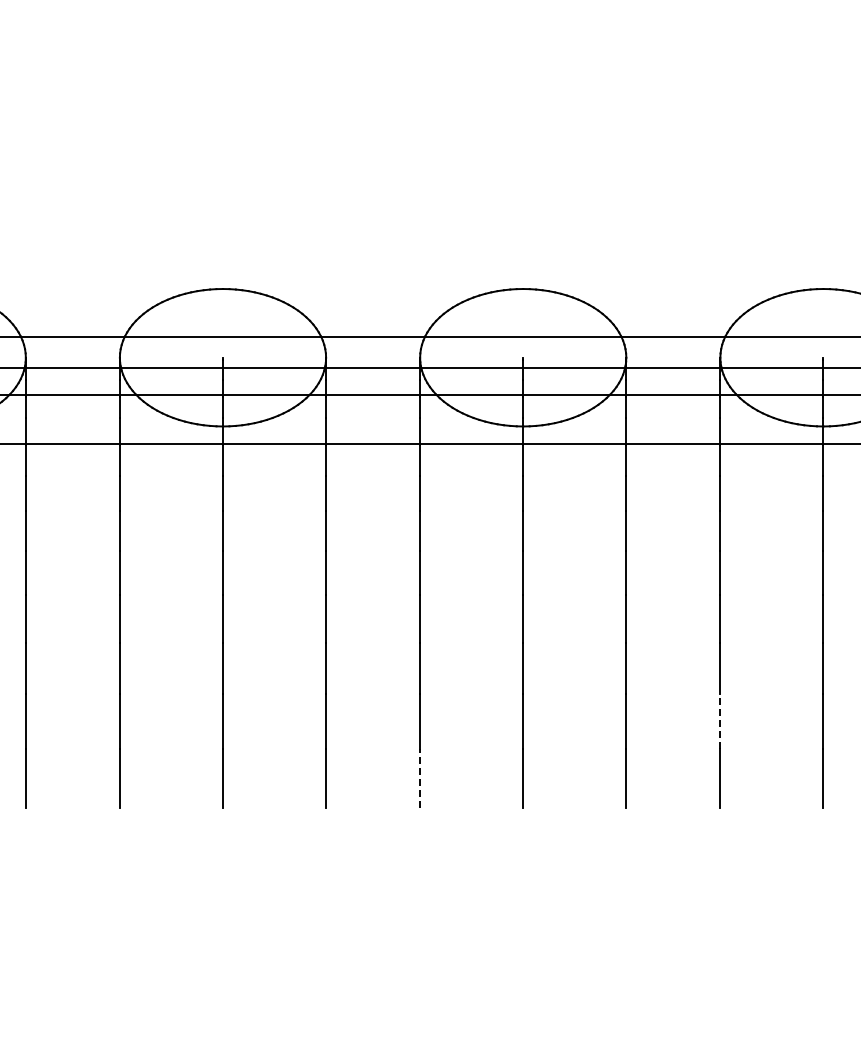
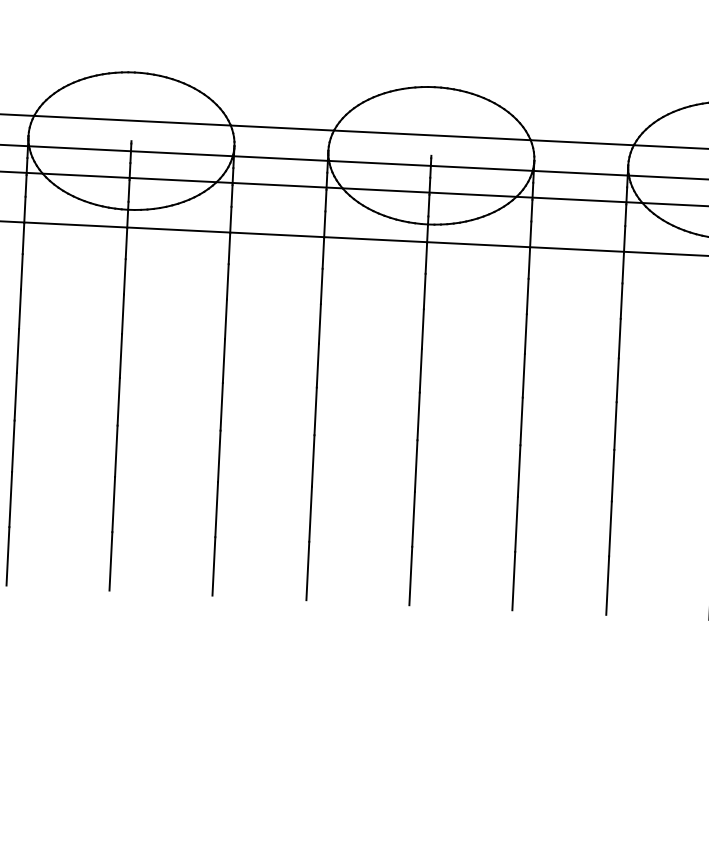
line: (720, 721) -> (610, 528), dashed -> solid
line: (420, 777) -> (308, 570), dashed -> solid

